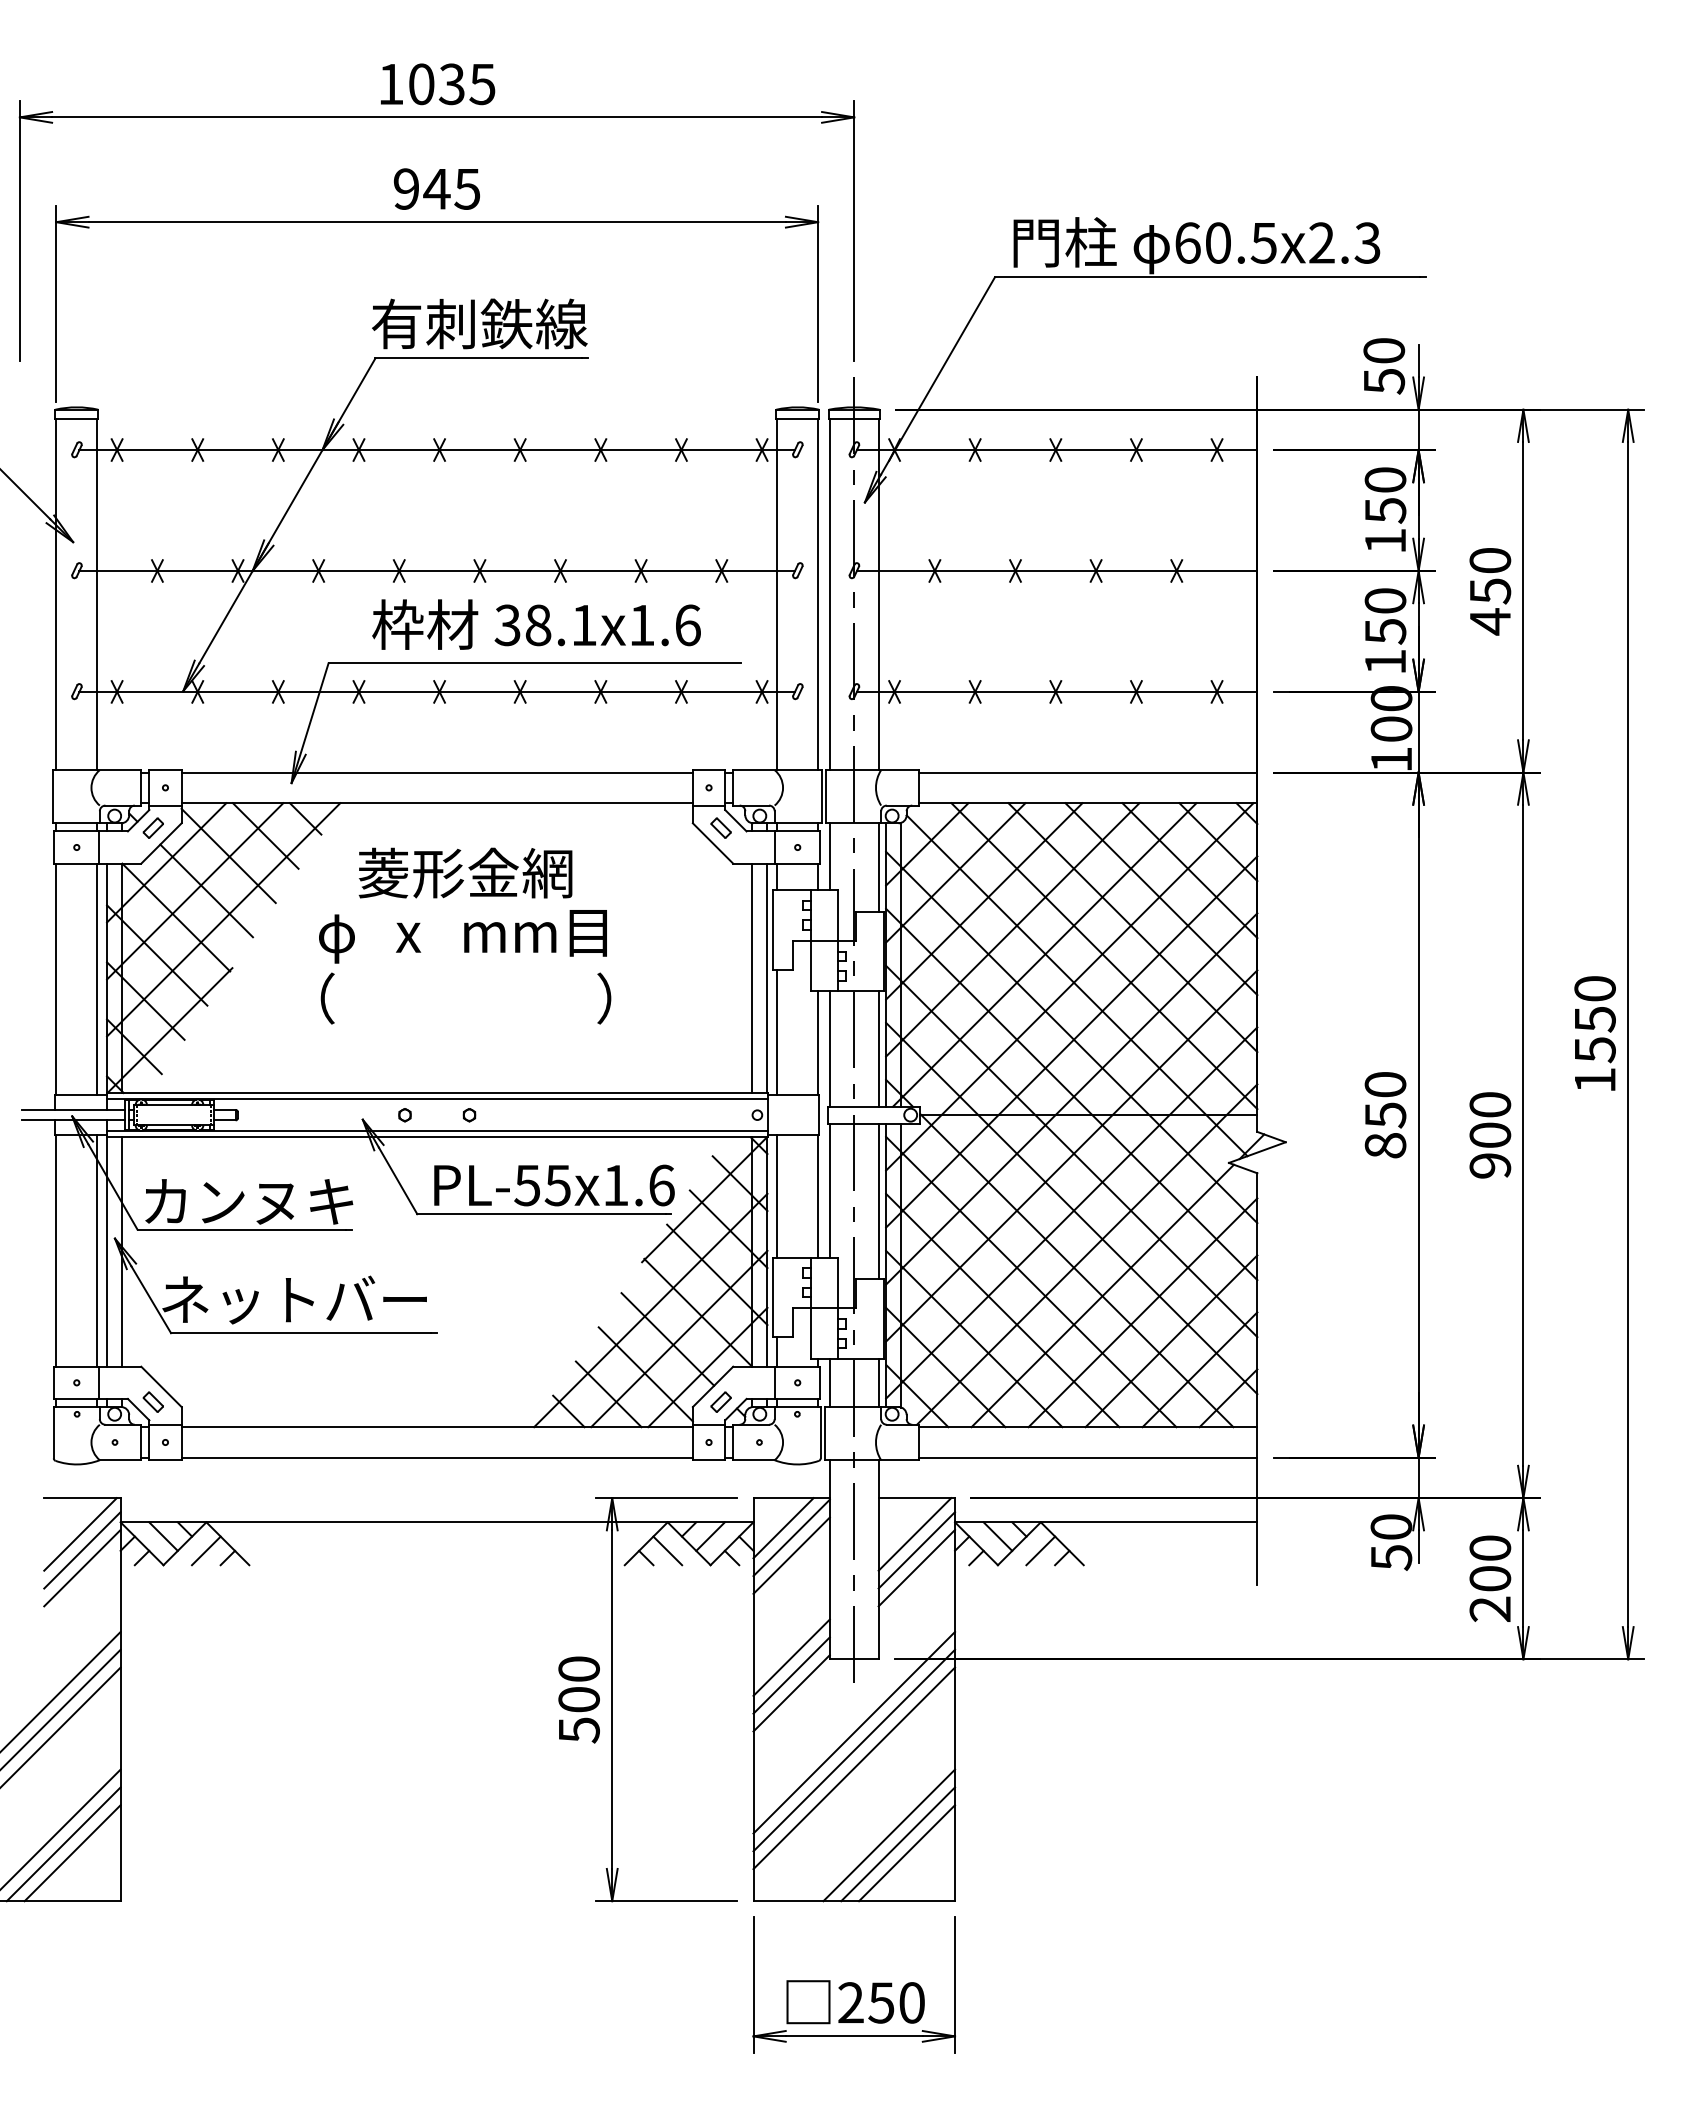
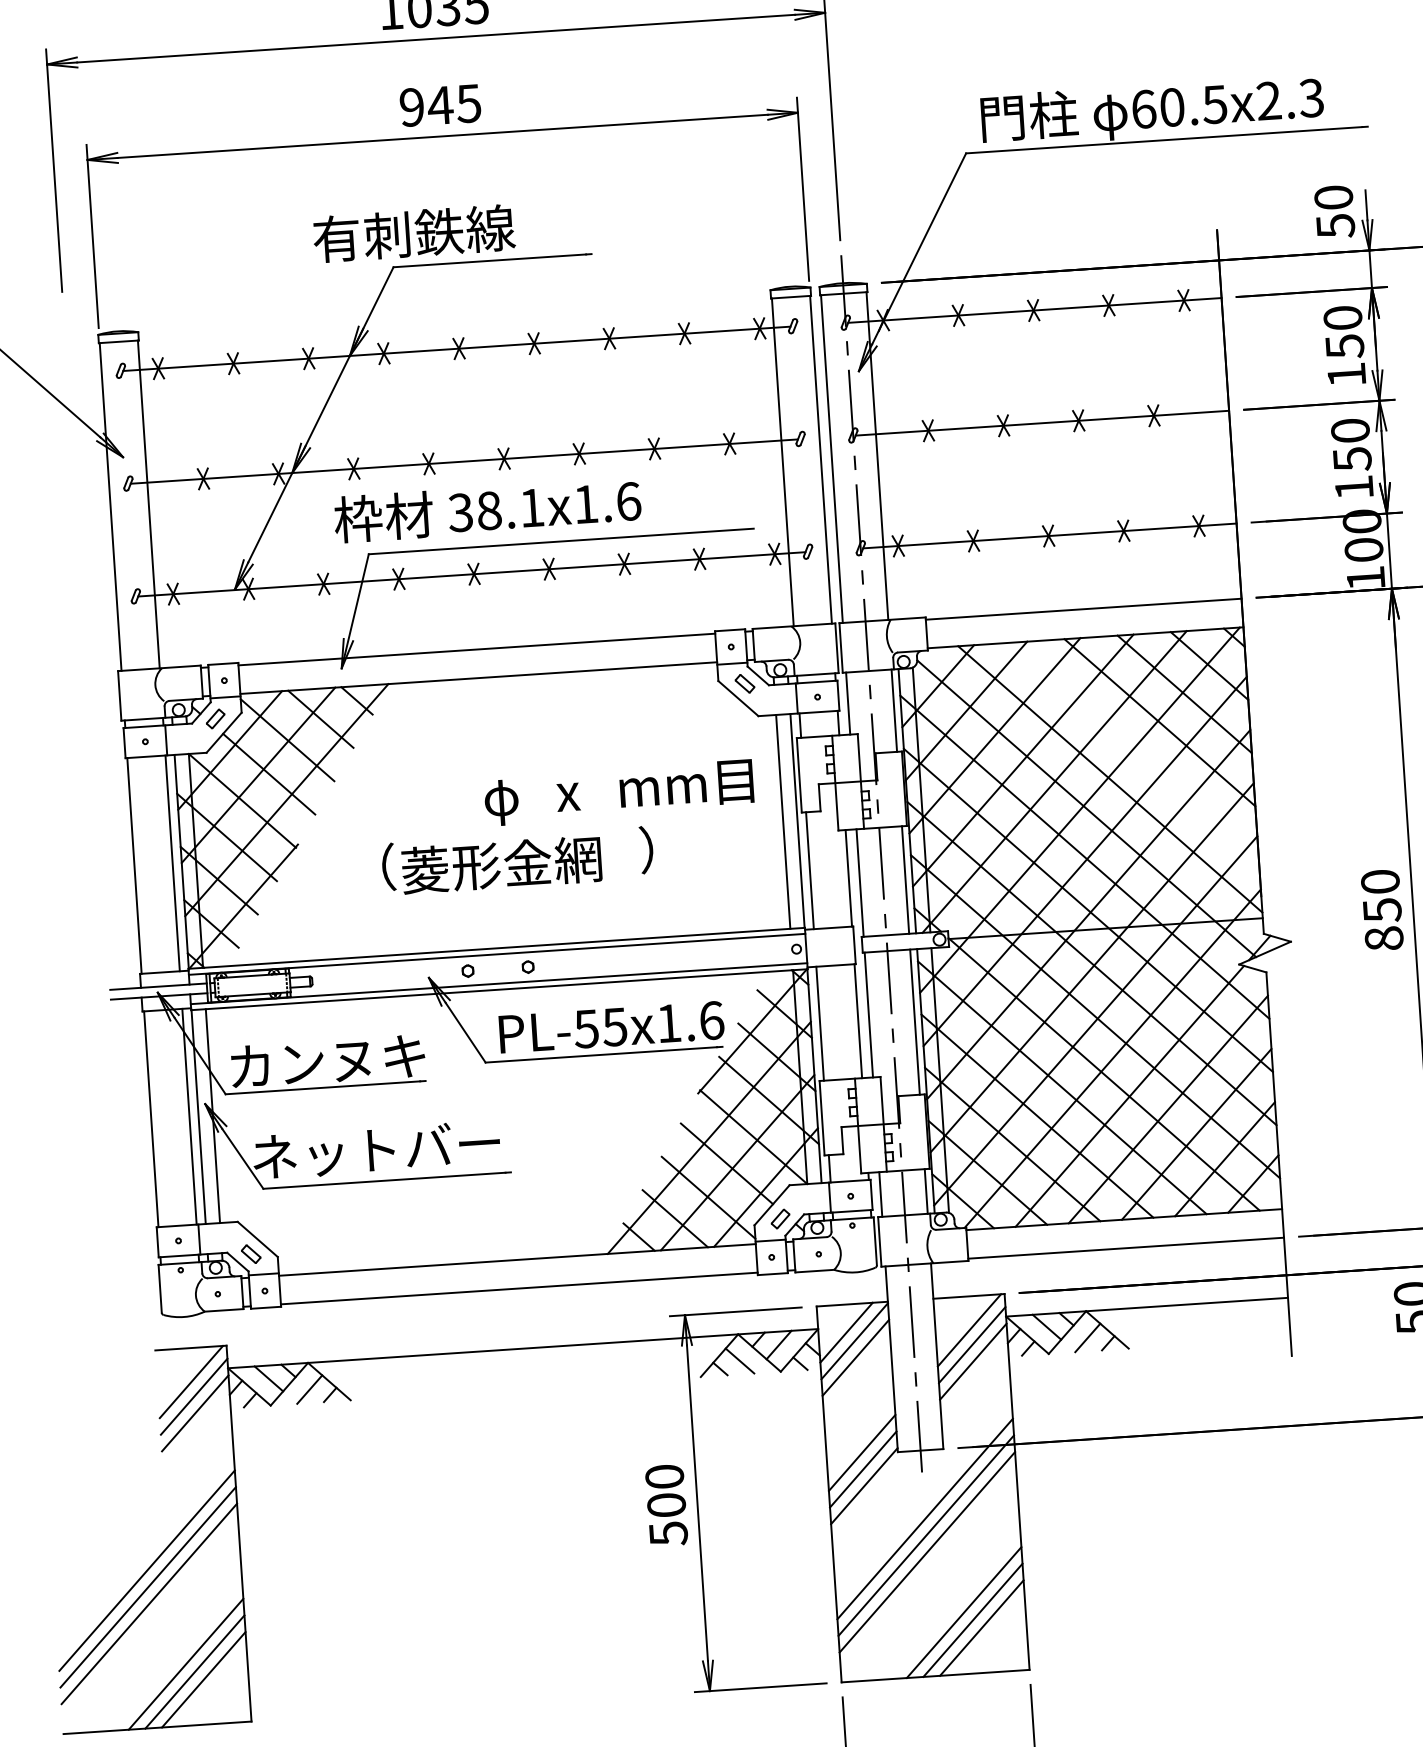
text: (479, 323) -> (413, 233), moved
text: (536, 624) -> (487, 510), moved
text: (465, 872) -> (501, 864), moved
line: (1132, 927) -> (1134, 750), removed
text: (462, 936) -> (618, 792), moved

